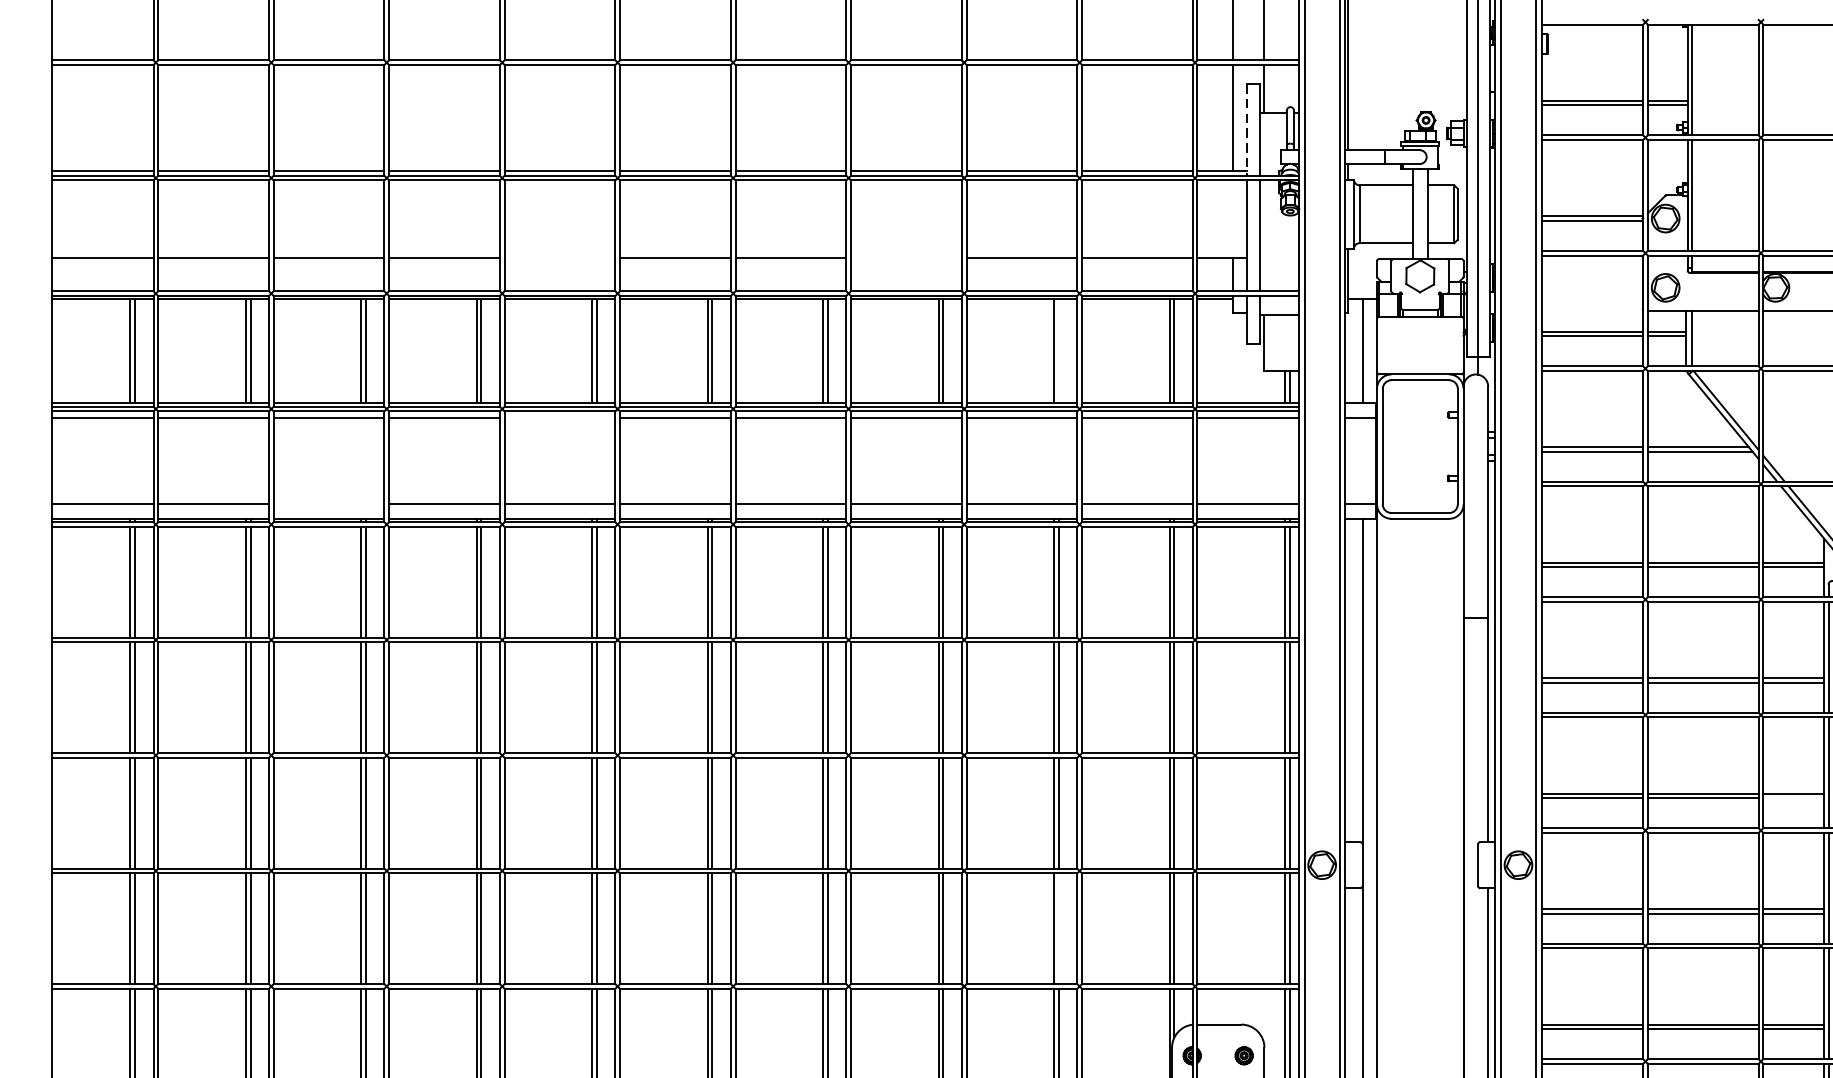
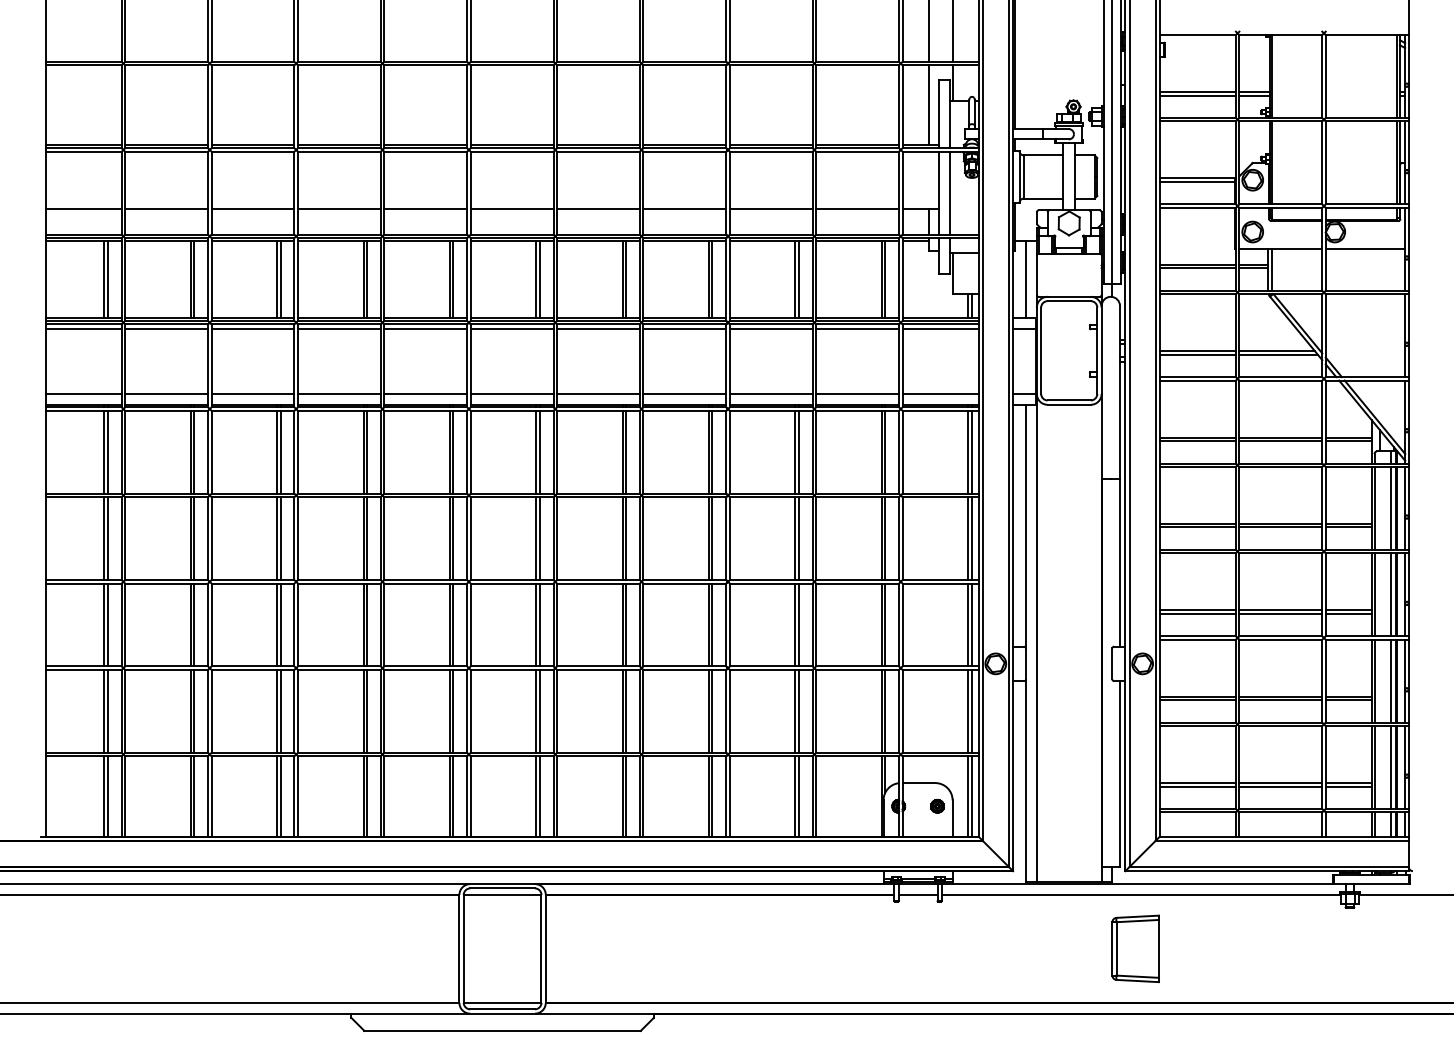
line: (1246, 130) -> (939, 114), dashed -> solid
line: (559, 257) -> (425, 209), added
line: (905, 257) -> (684, 209), added
line: (1058, 351) -> (798, 279), added
line: (559, 418) -> (425, 329), added
line: (328, 503) -> (252, 393), added
line: (1793, 797) -> (1348, 613), added
line: (1058, 927) -> (798, 710), added

